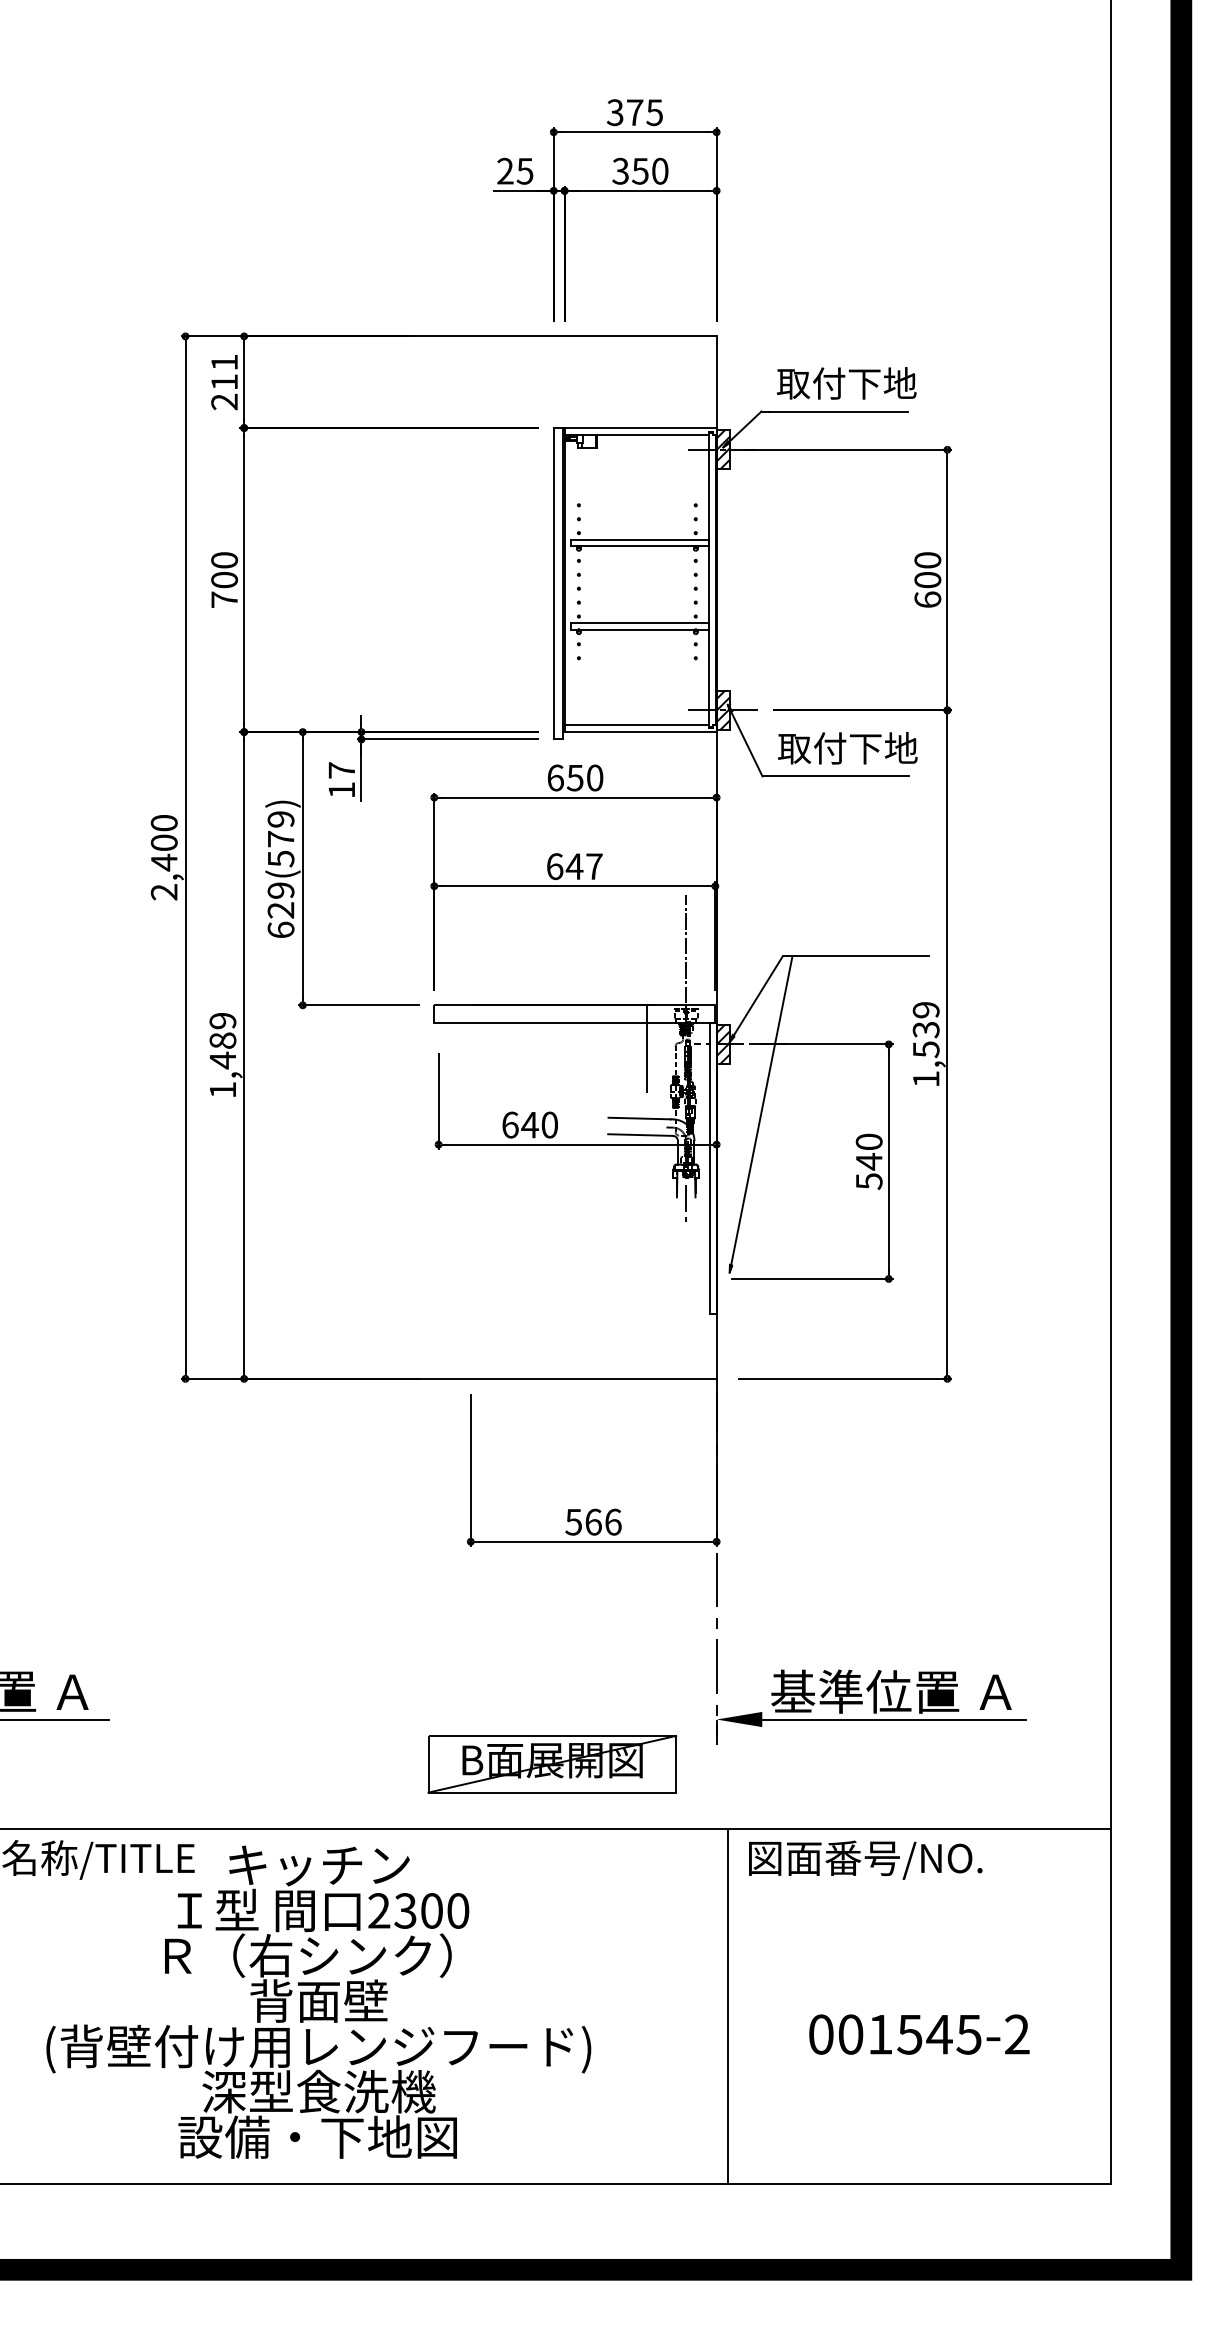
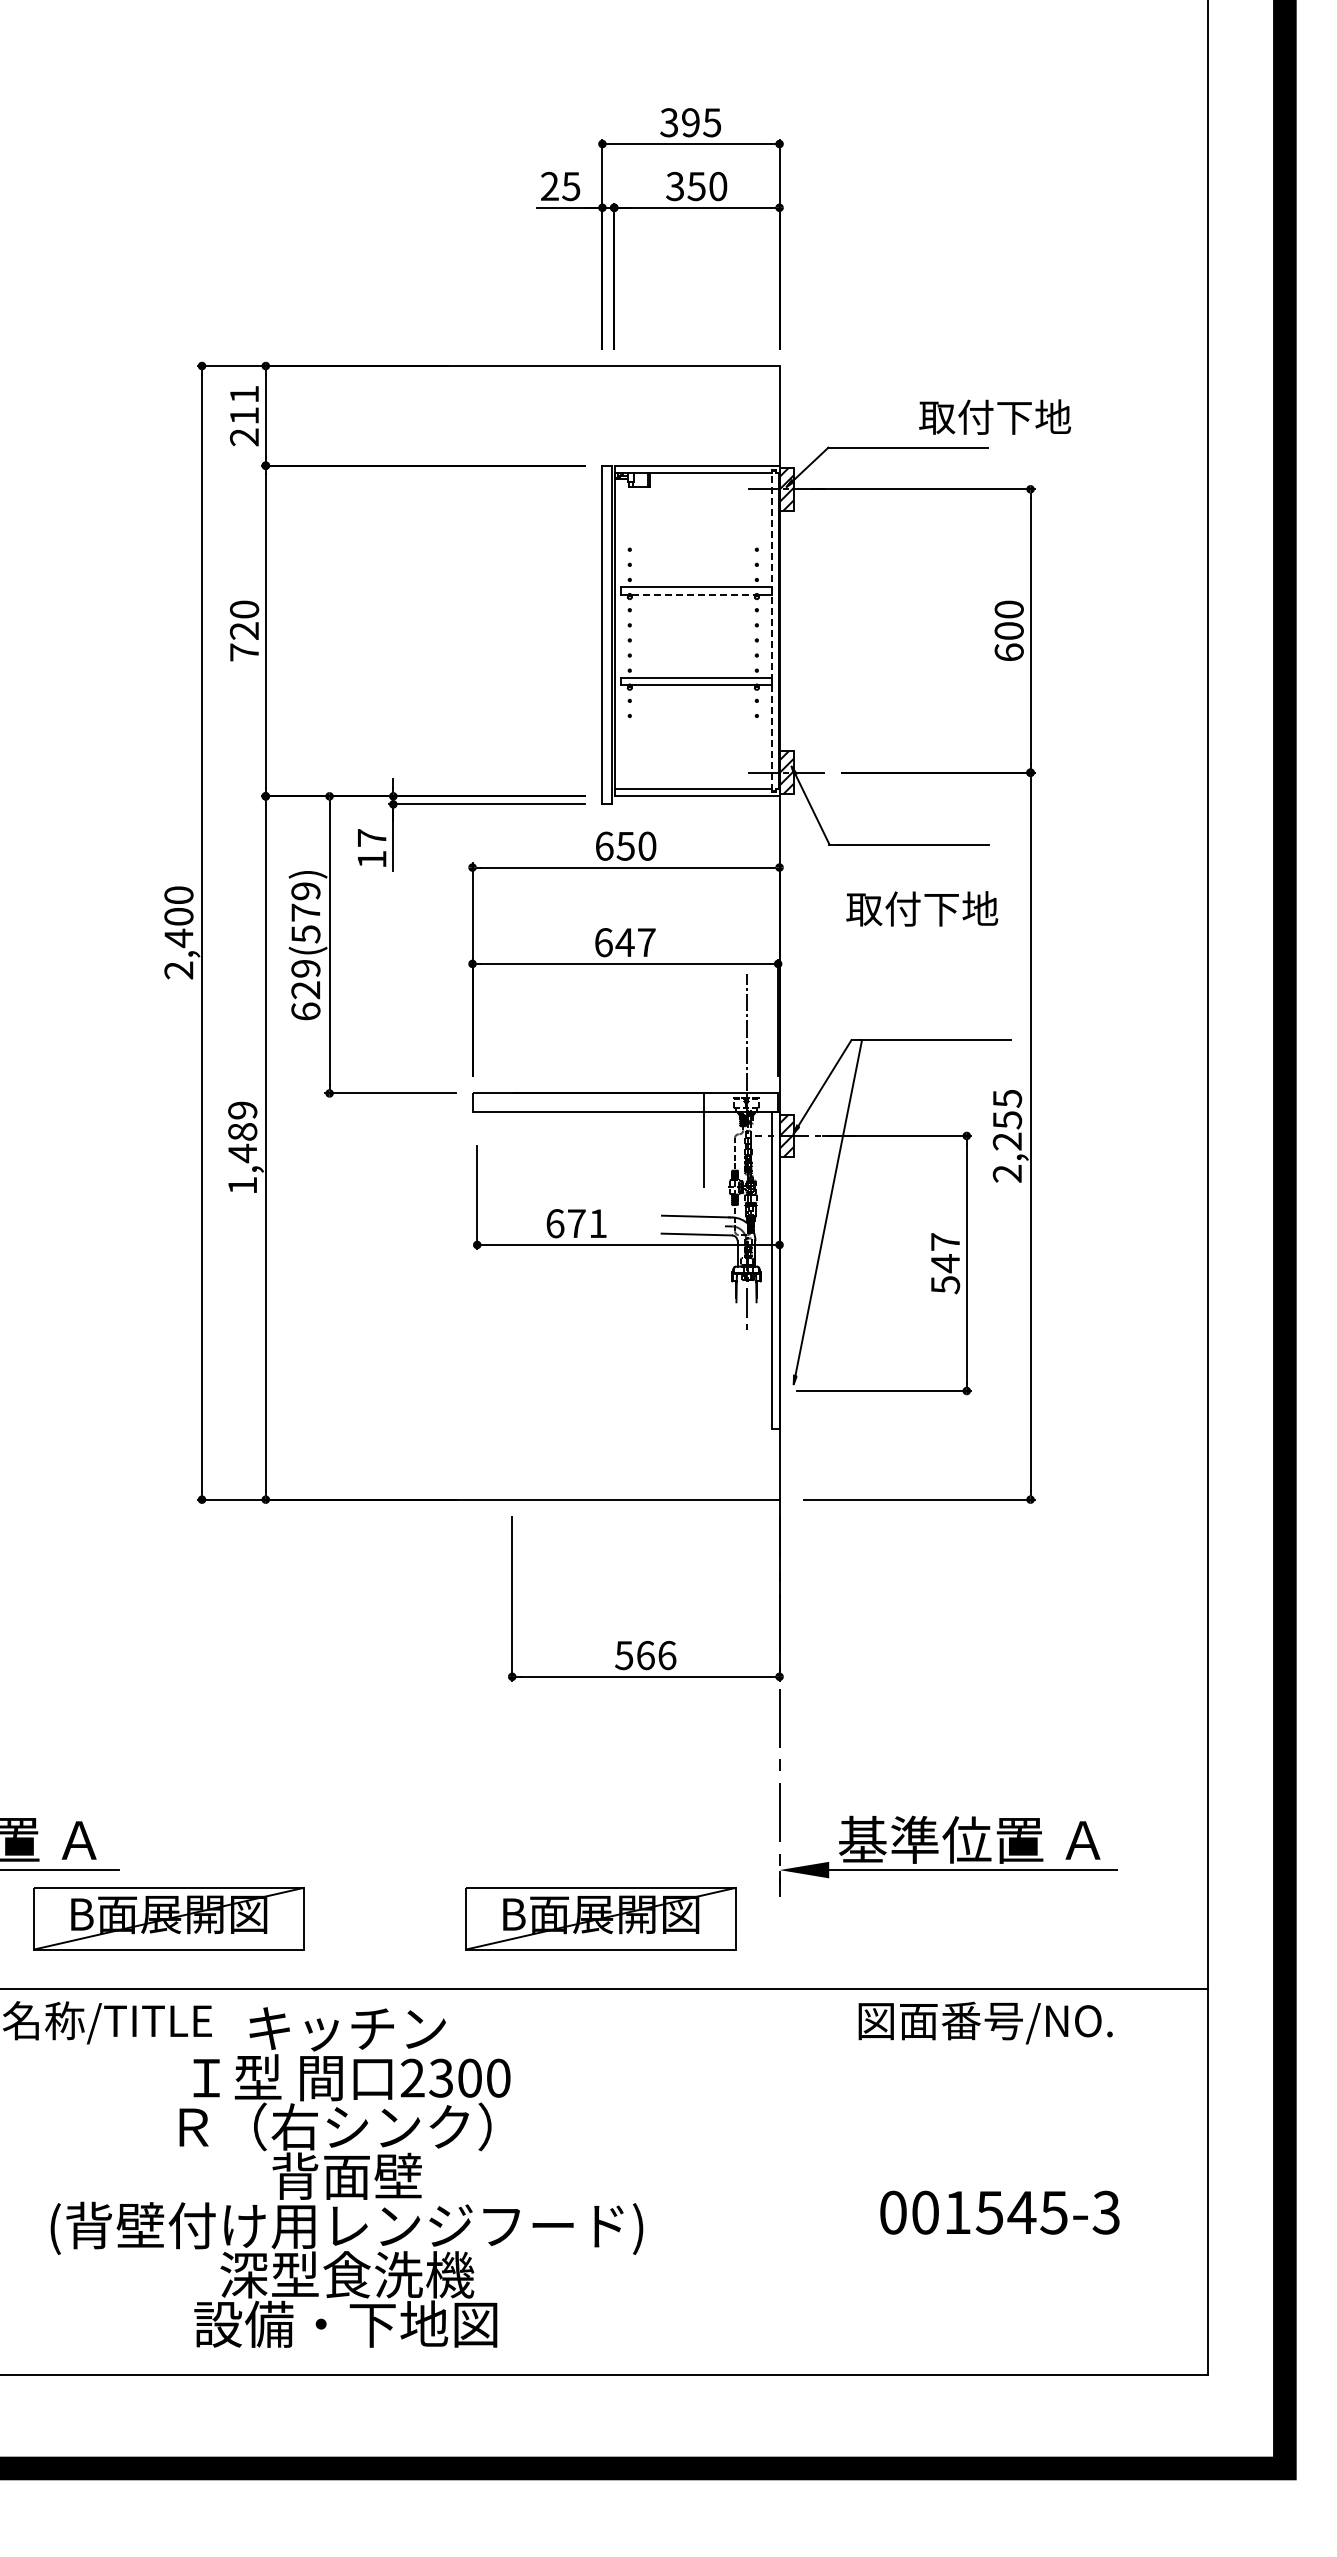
text: (634, 112) -> (690, 122), 375 -> 395
text: (847, 382) -> (995, 416), moved
line: (637, 546) -> (693, 594), solid -> dashed
text: (224, 579) -> (244, 630), 700 -> 720
line: (709, 580) -> (771, 631), solid -> dashed
text: (848, 747) -> (922, 908), moved
text: (926, 1044) -> (1007, 1136), 1,539 -> 2,255
text: (539, 1124) -> (586, 1223), 640 -> 671
text: (869, 1141) -> (945, 1241), 540 -> 547
part: (154, 1764) -> (168, 1918), added
text: (865, 1859) -> (985, 2022), moved
line: (728, 2005) -> (792, 2181), removed
text: (1016, 2034) -> (1105, 2212), 001545-2 -> 001545-3

